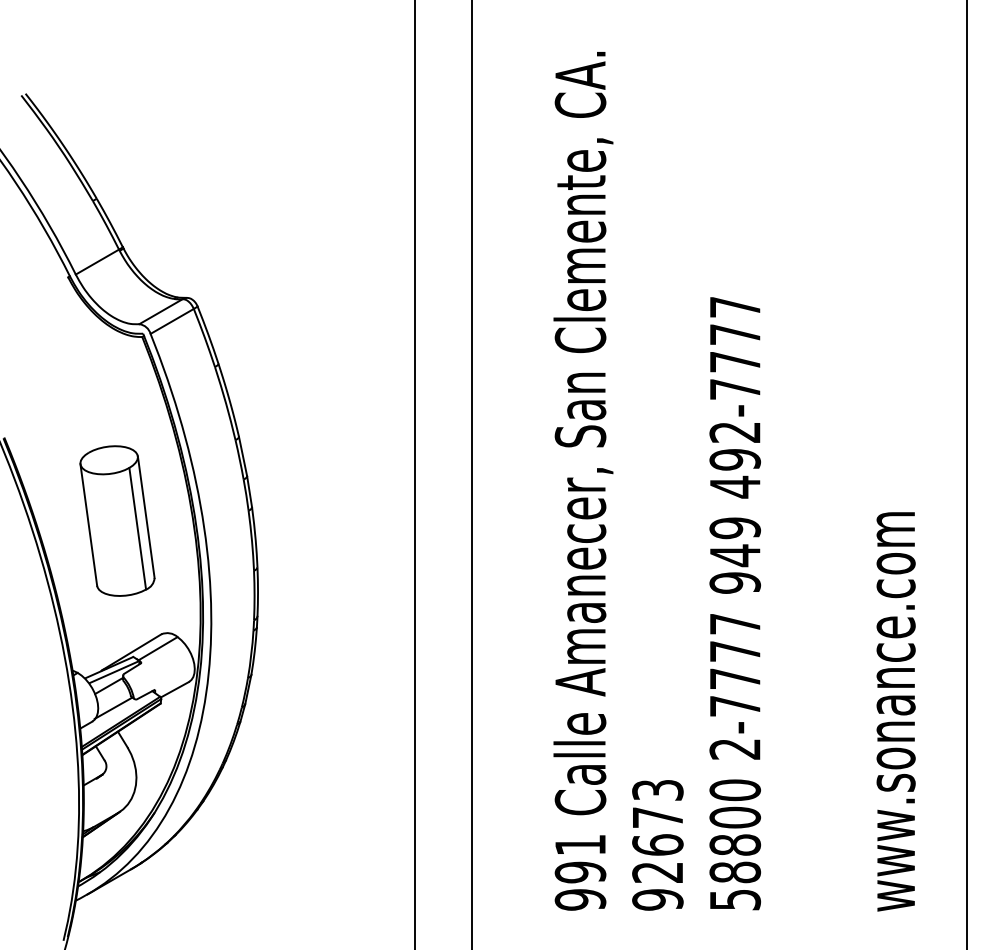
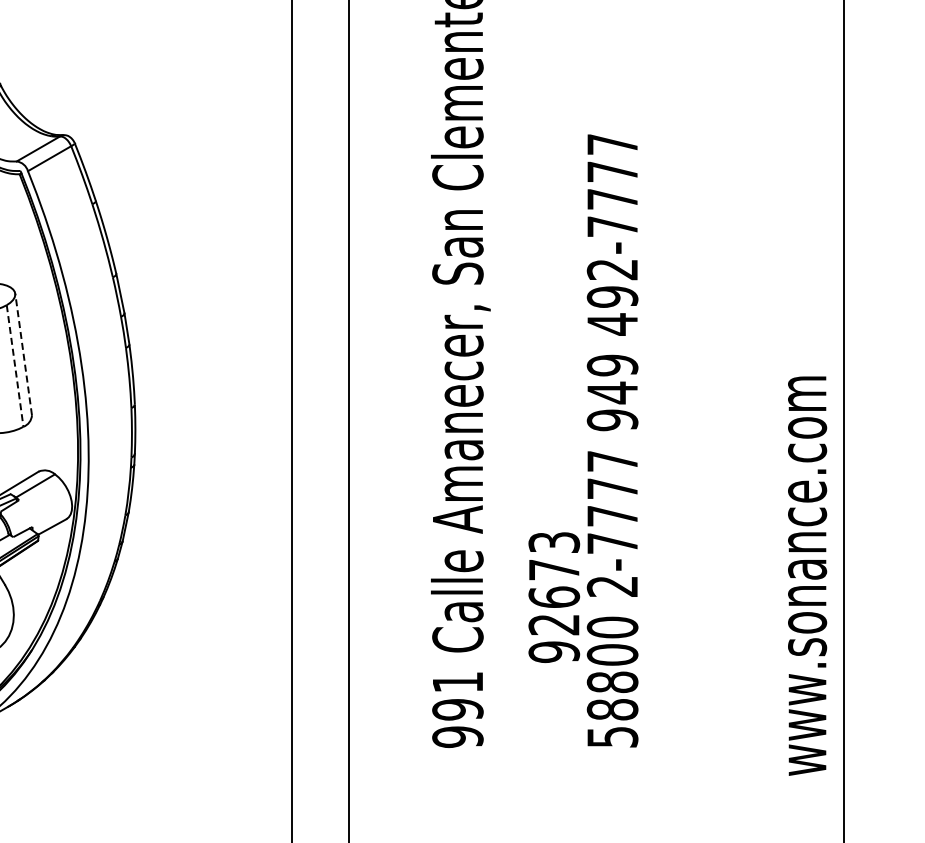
line: (146, 516) -> (23, 353), solid -> dashed
line: (137, 529) -> (14, 366), solid -> dashed
text: (895, 711) -> (806, 575), moved
text: (657, 845) -> (553, 597), moved

